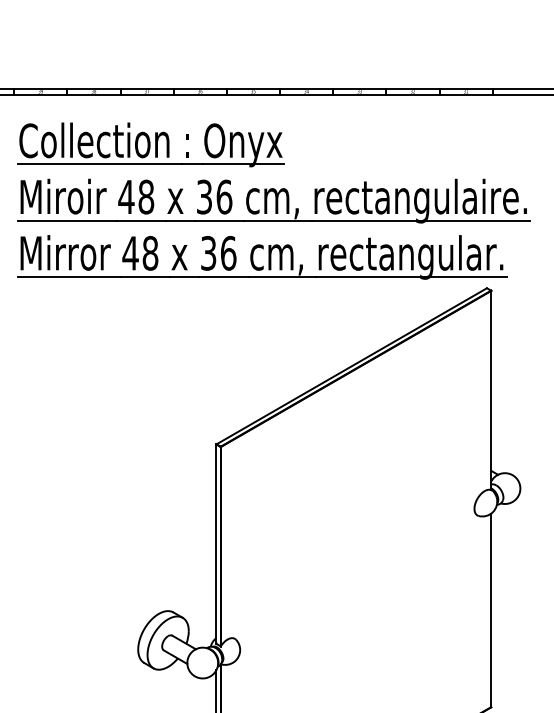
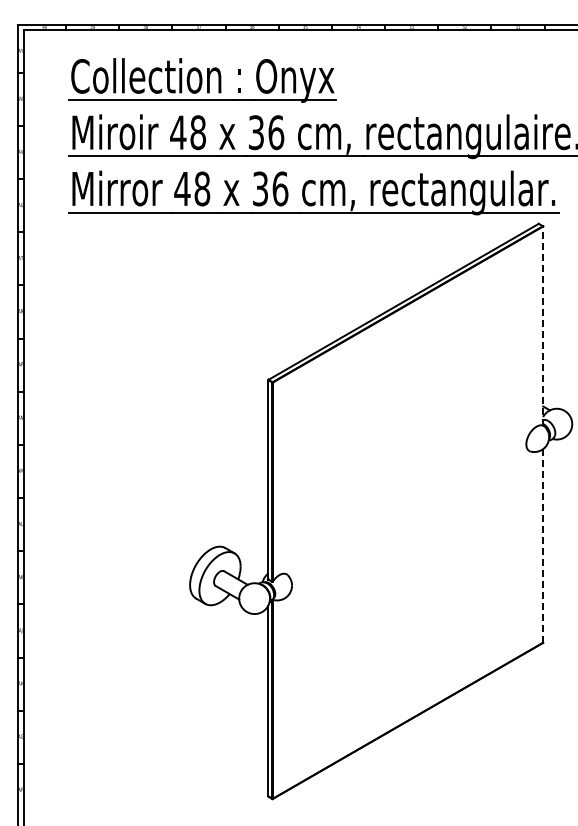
line: (491, 390) -> (543, 326), solid -> dashed
line: (491, 610) -> (543, 546), solid -> dashed

